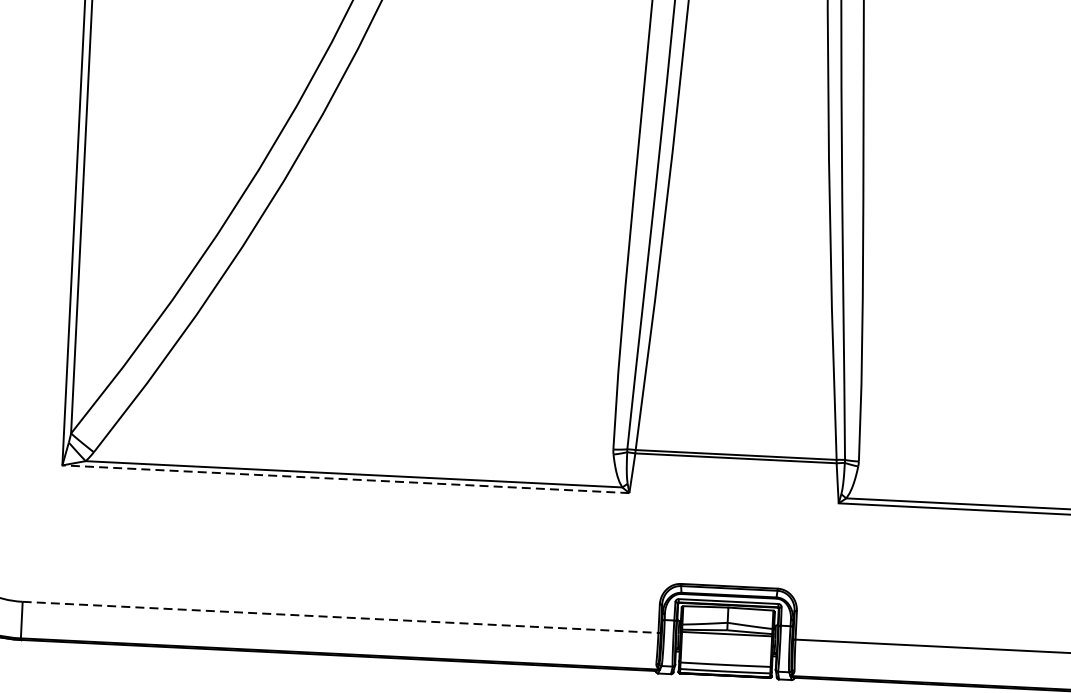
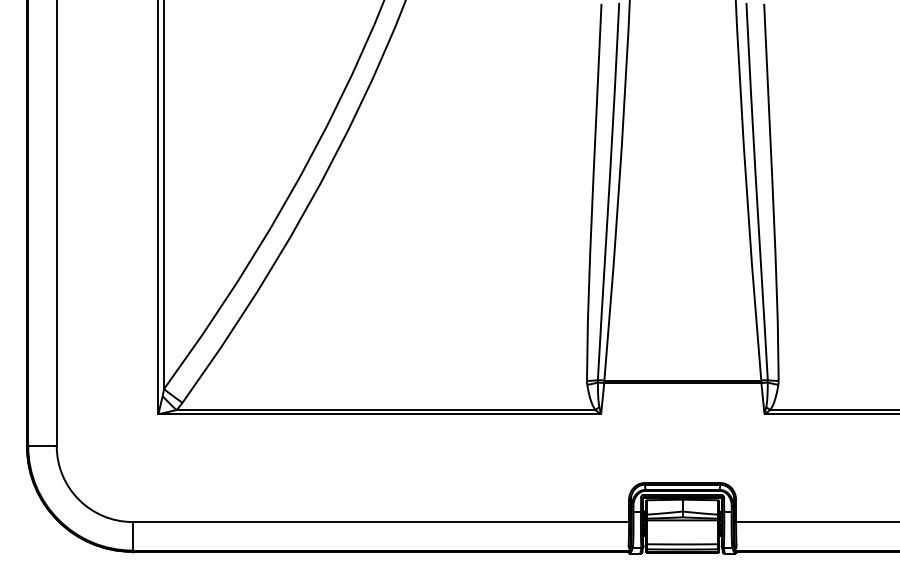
line: (345, 479) -> (379, 414), dashed -> solid
line: (341, 617) -> (381, 522), dashed -> solid

